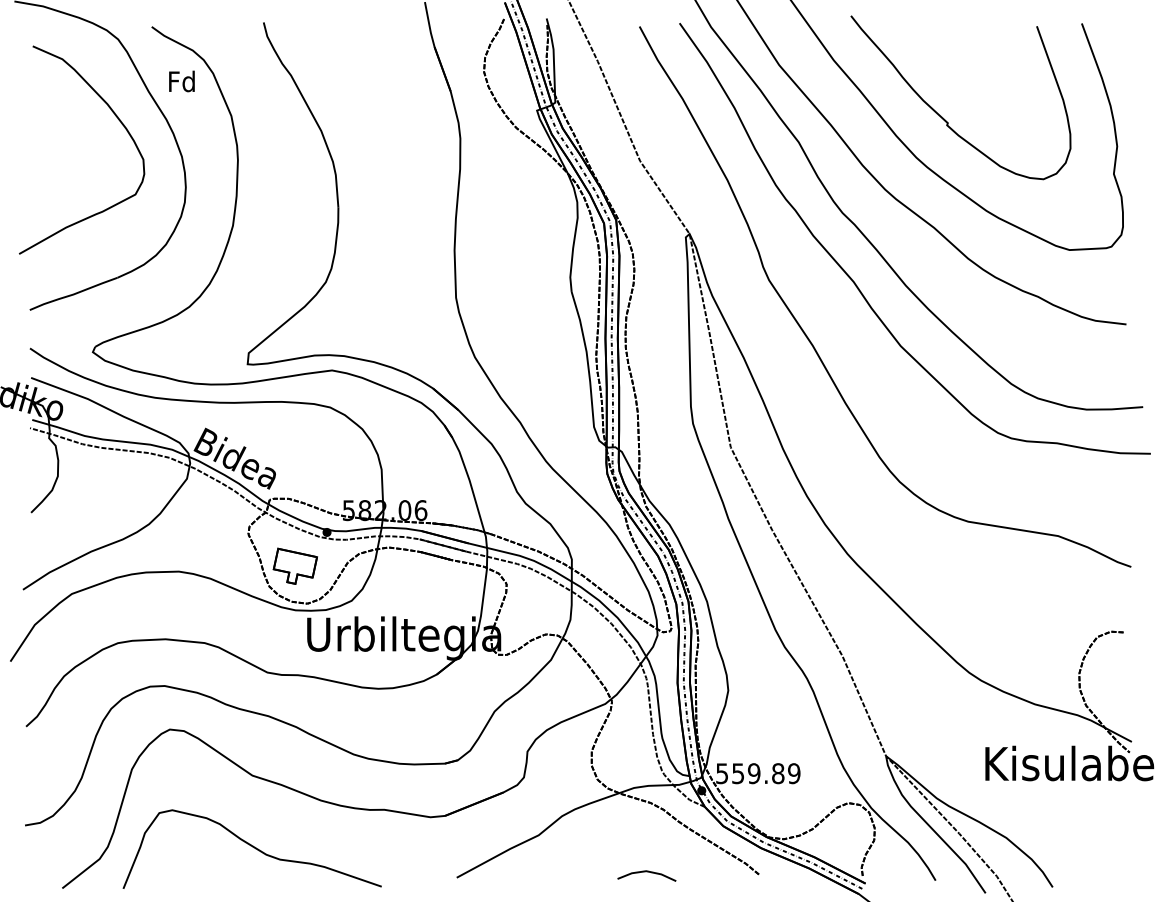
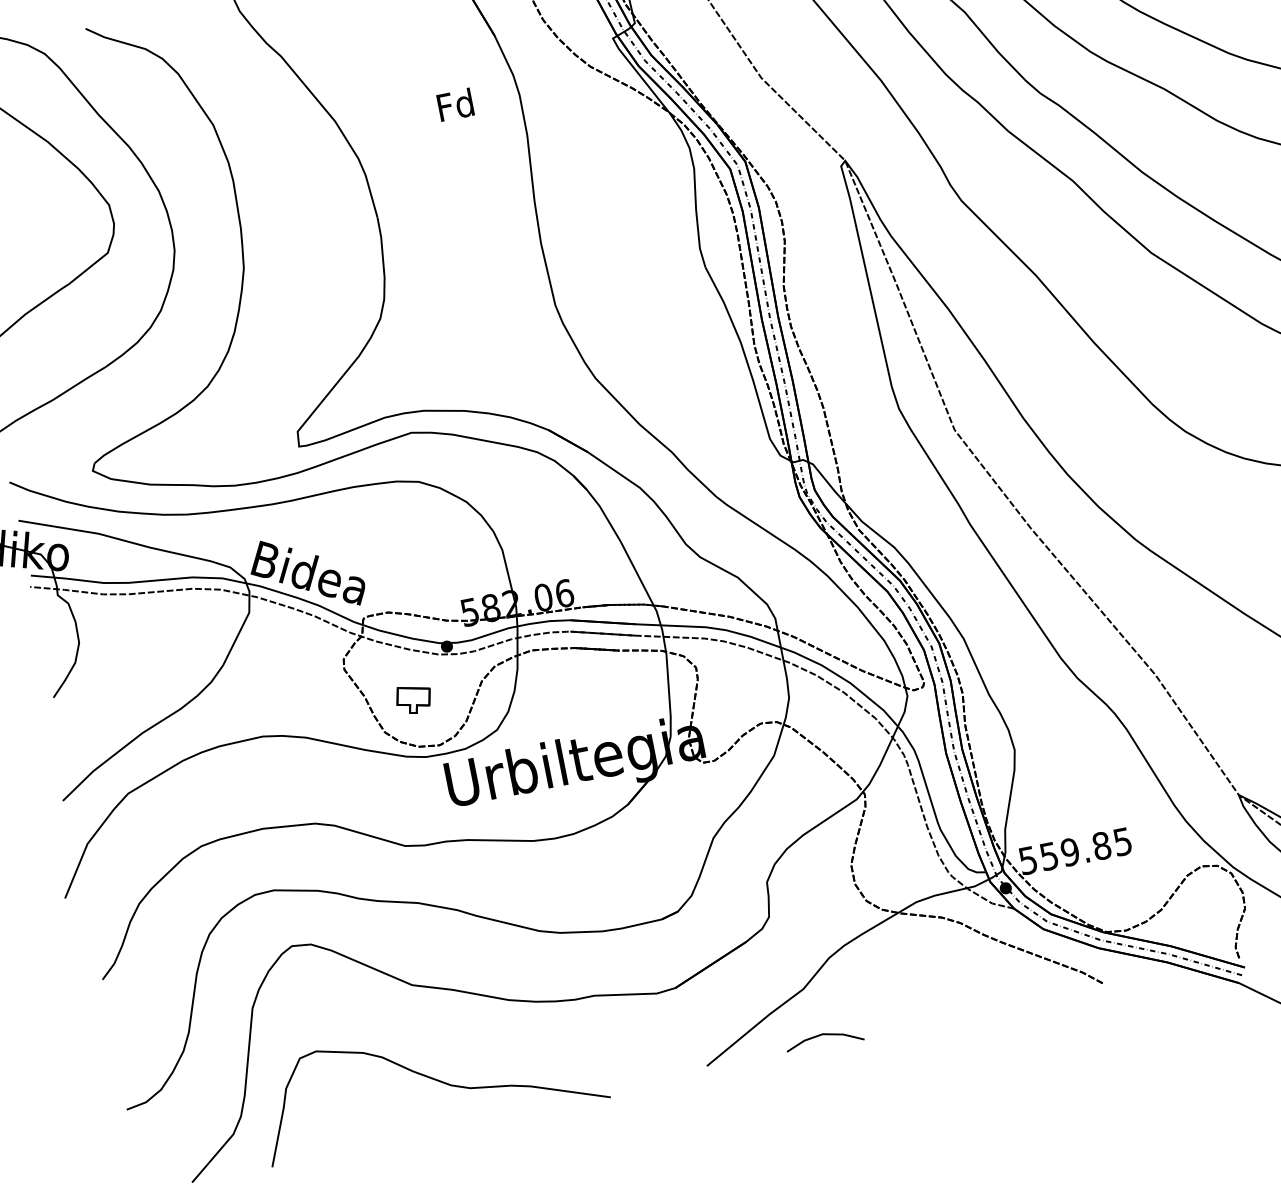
text: (181, 81) -> (454, 105), moved
part: (294, 565) -> (412, 698), size x0.6
text: (794, 773) -> (1123, 841), 559.89 -> 559.85
line: (646, 872) -> (823, 1035), moved

